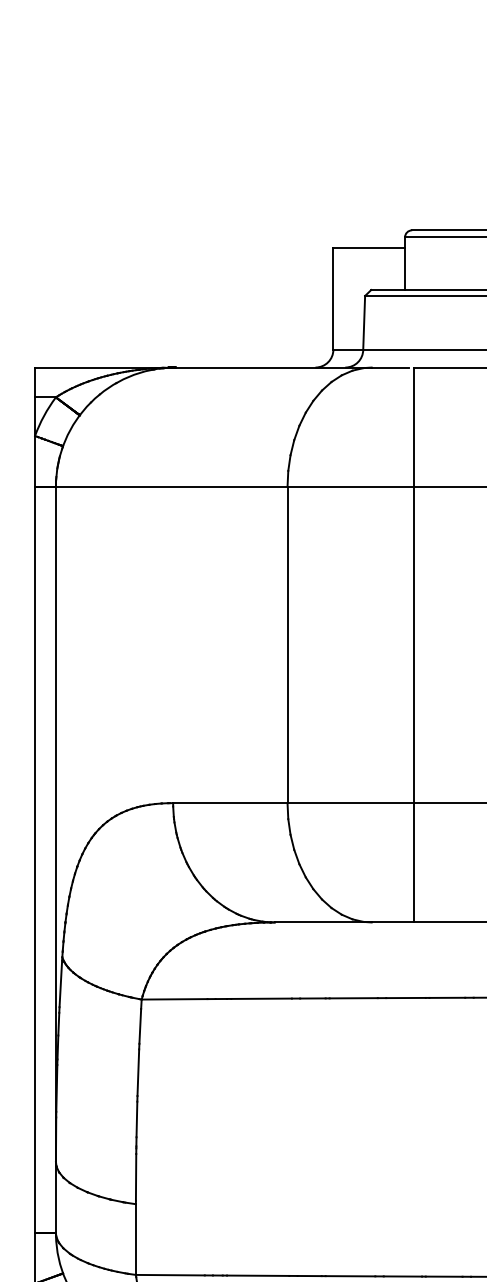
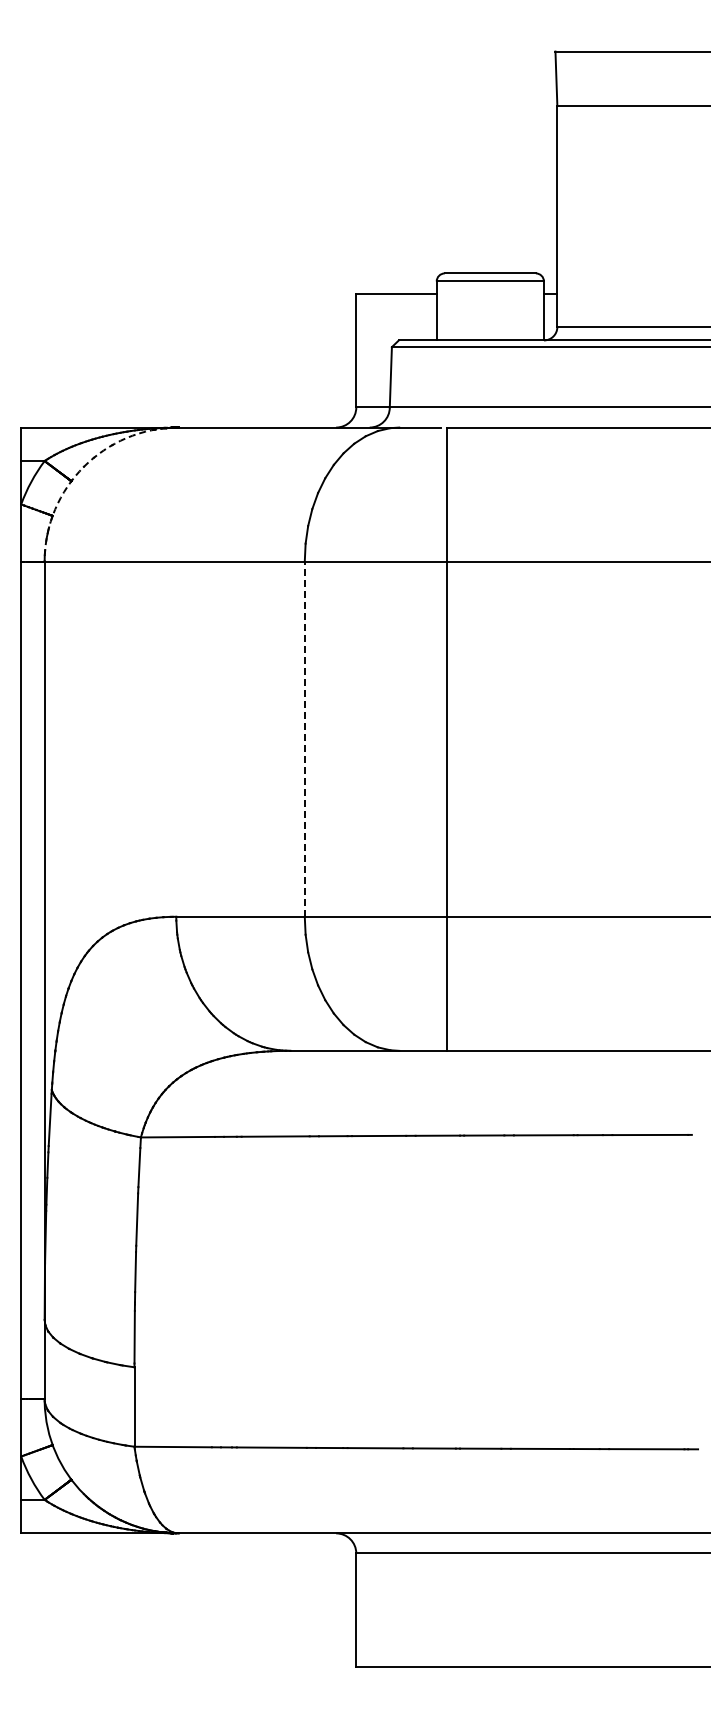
arc: (90, 402) -> (83, 466), solid -> dashed
line: (287, 645) -> (304, 739), solid -> dashed

